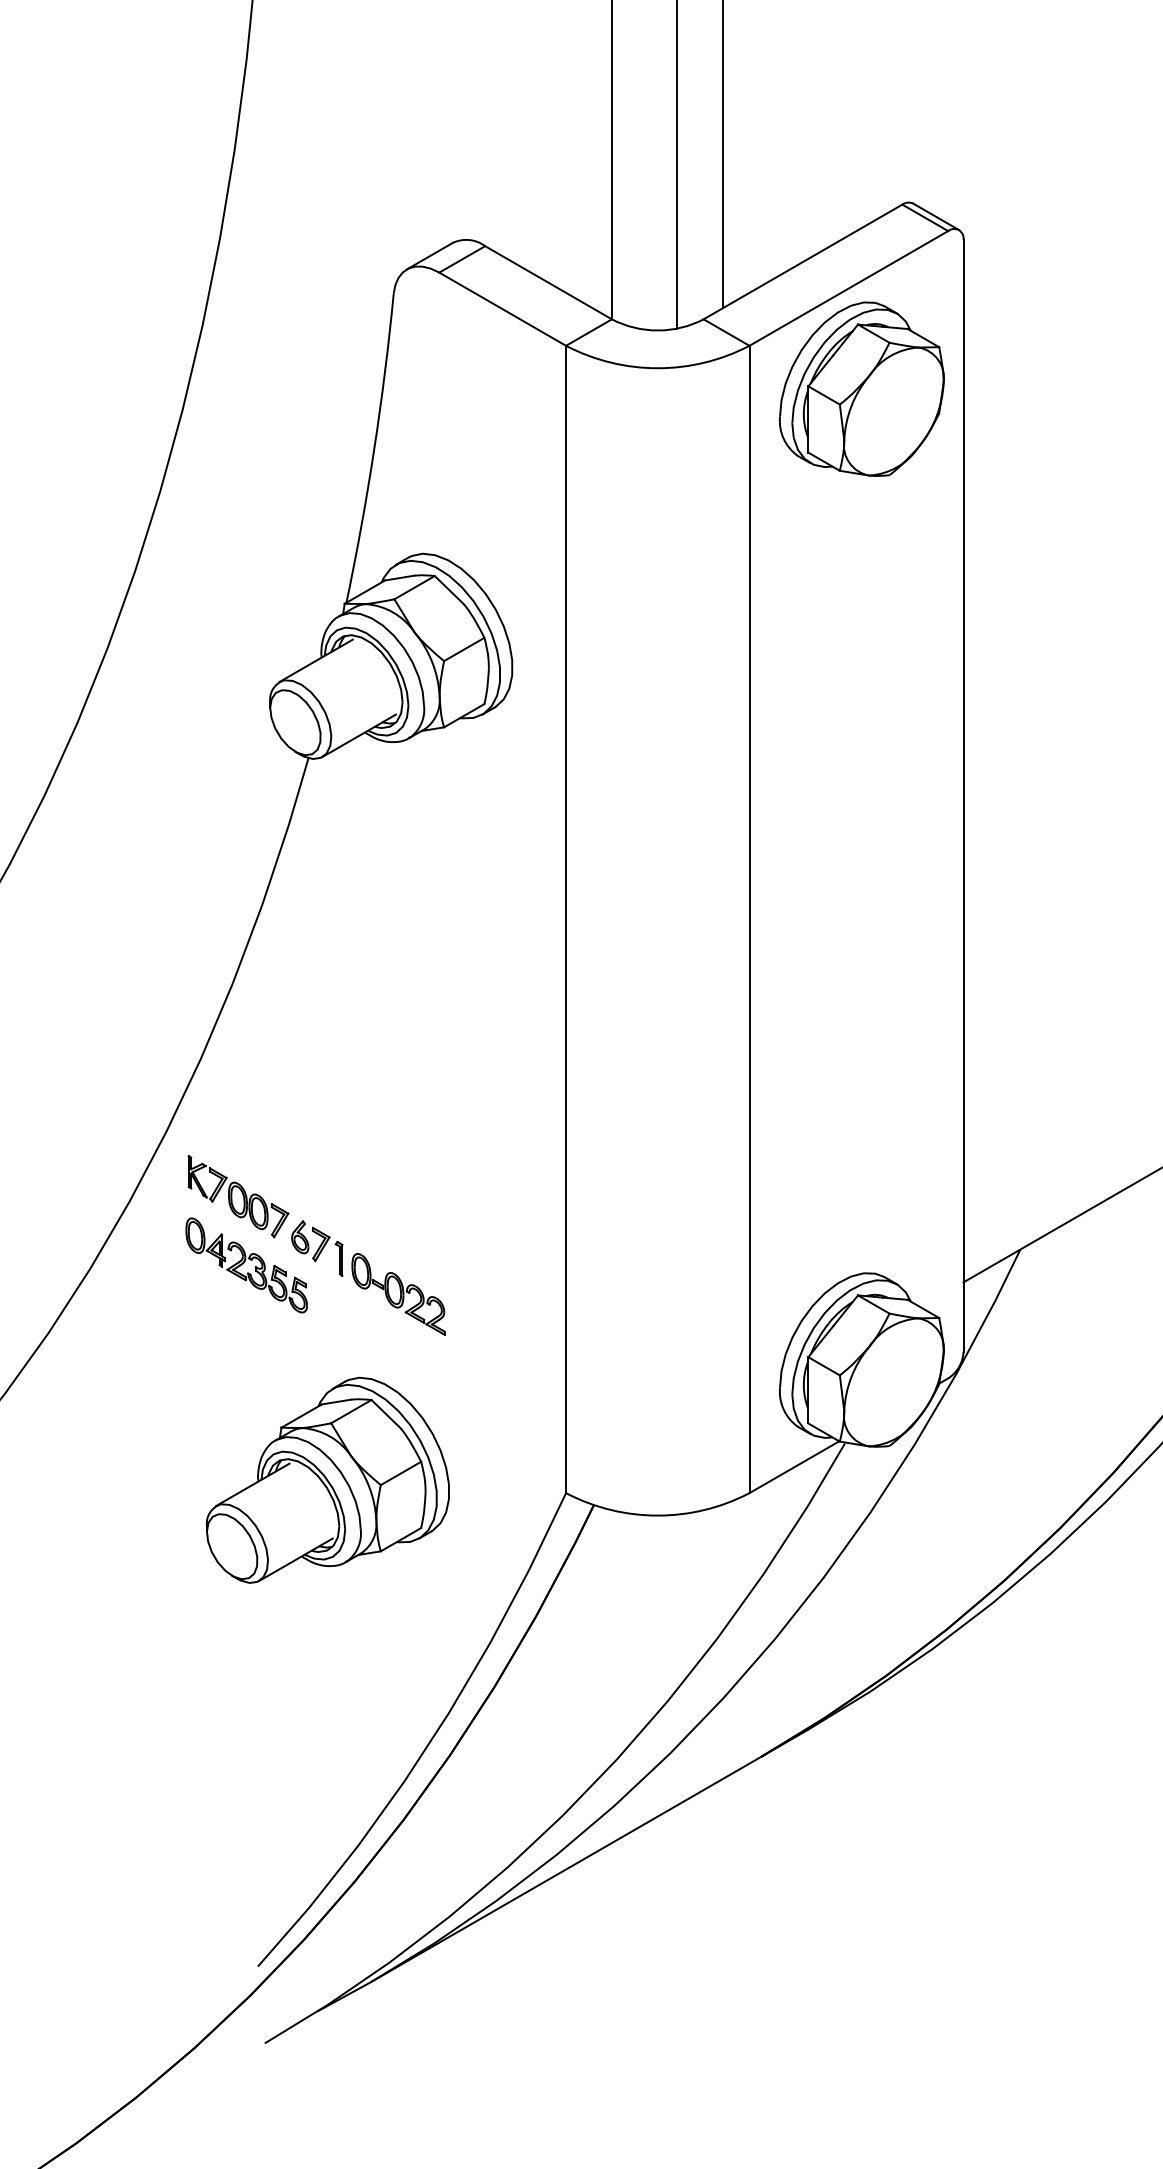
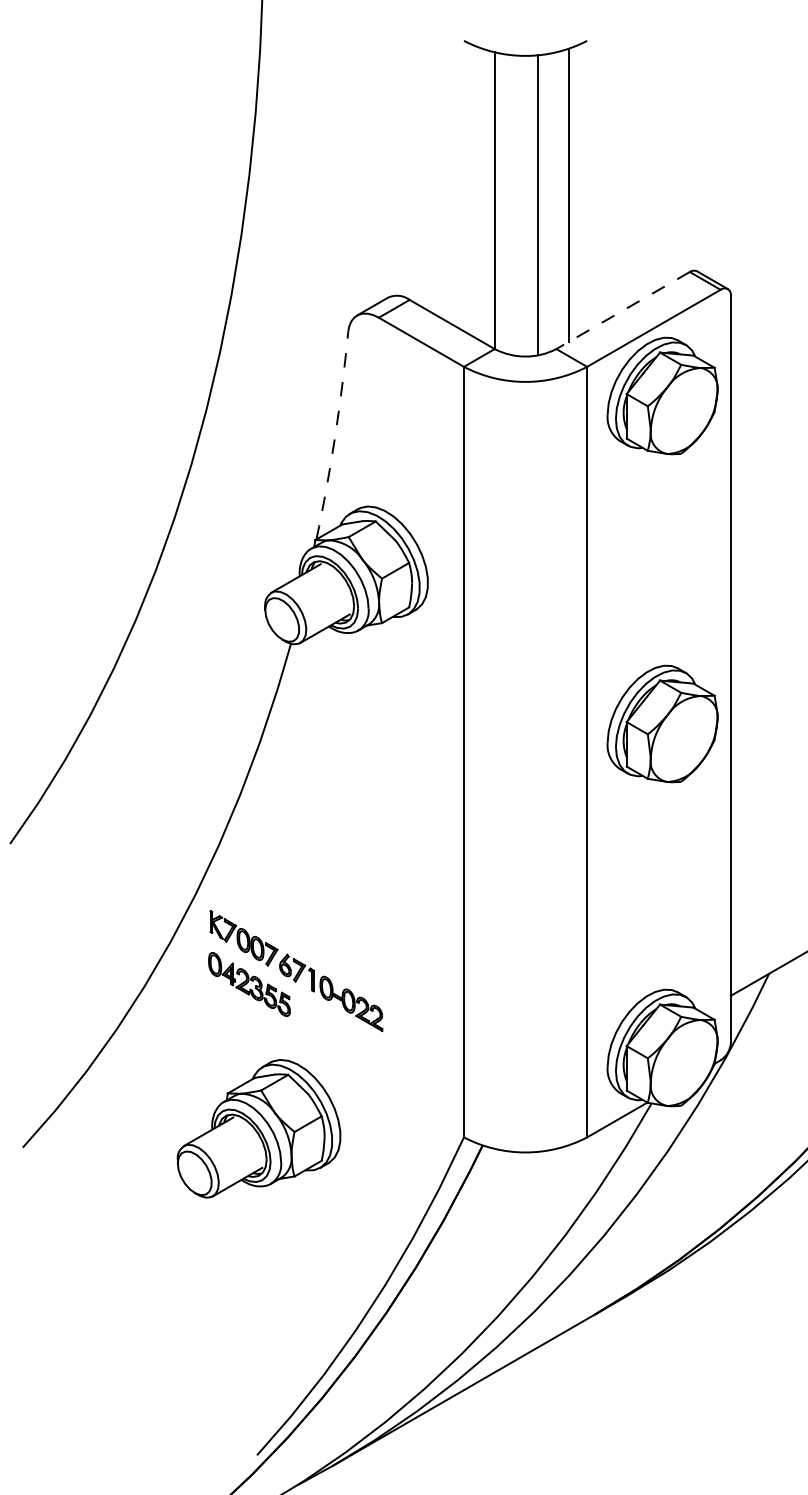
line: (802, 261) -> (622, 310), solid -> dashed
arc: (374, 449) -> (335, 436), solid -> dashed
part: (861, 876) -> (662, 723), added
part: (327, 1479) -> (258, 1128), moved

